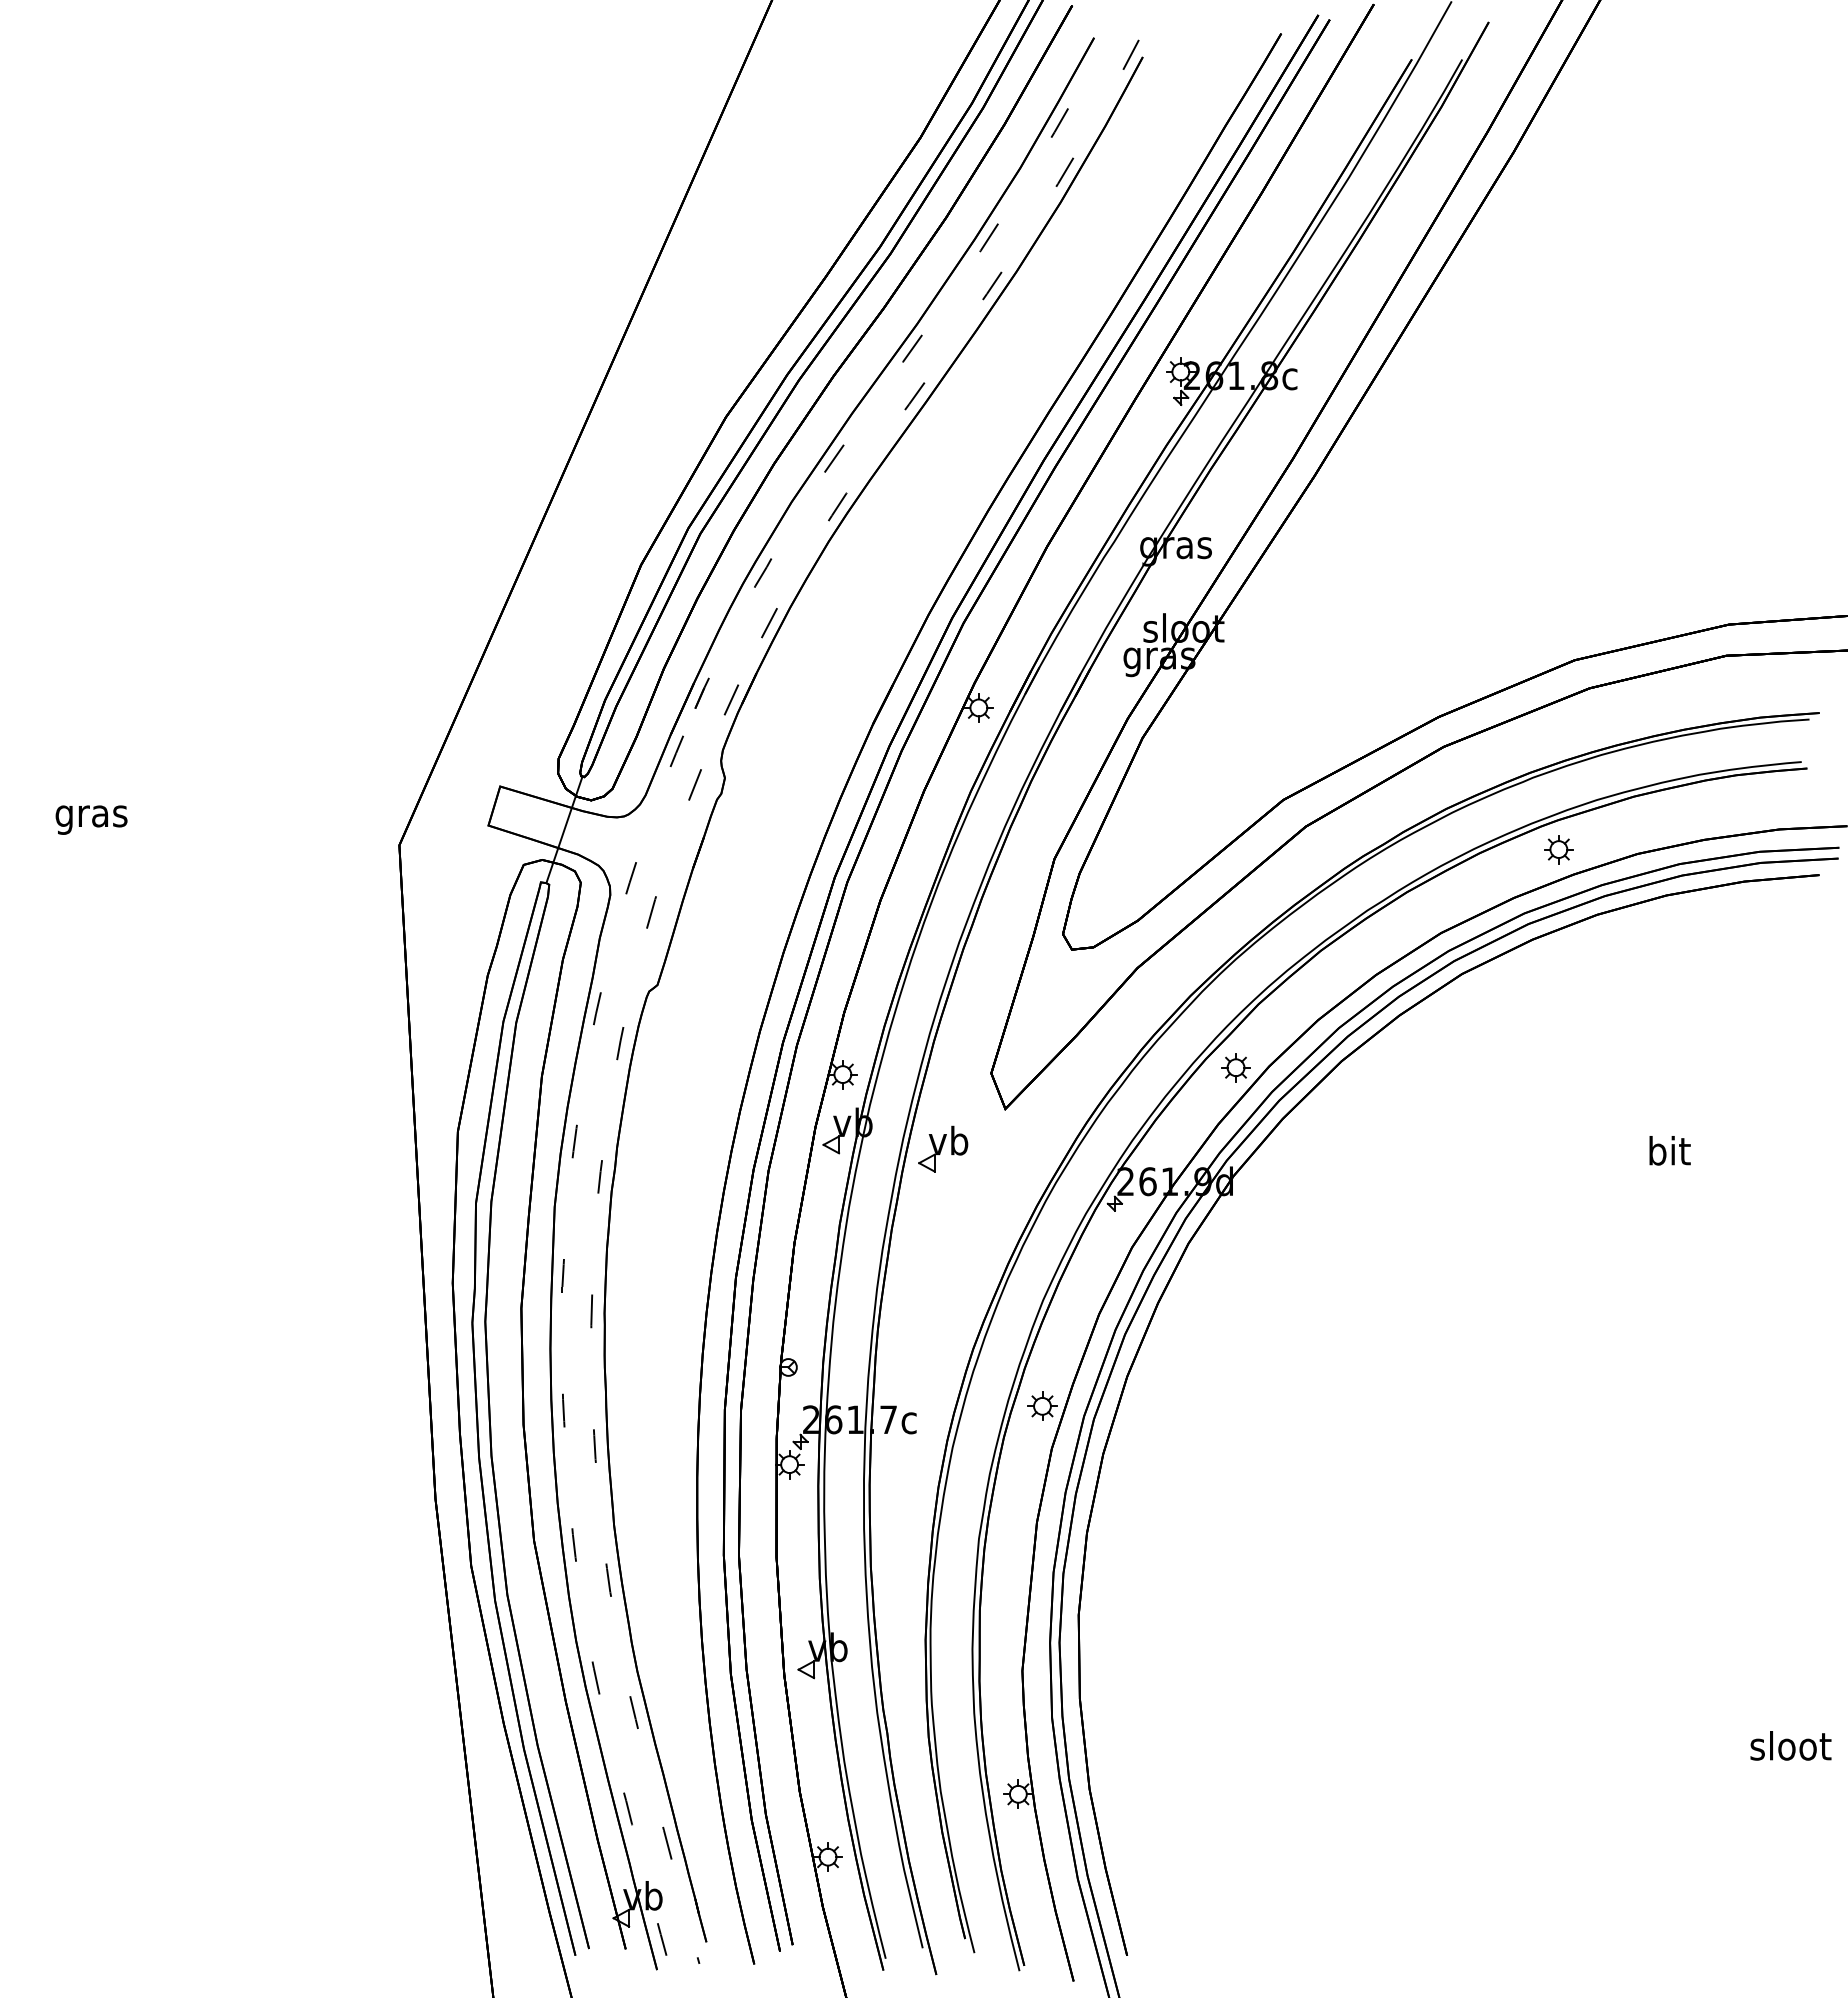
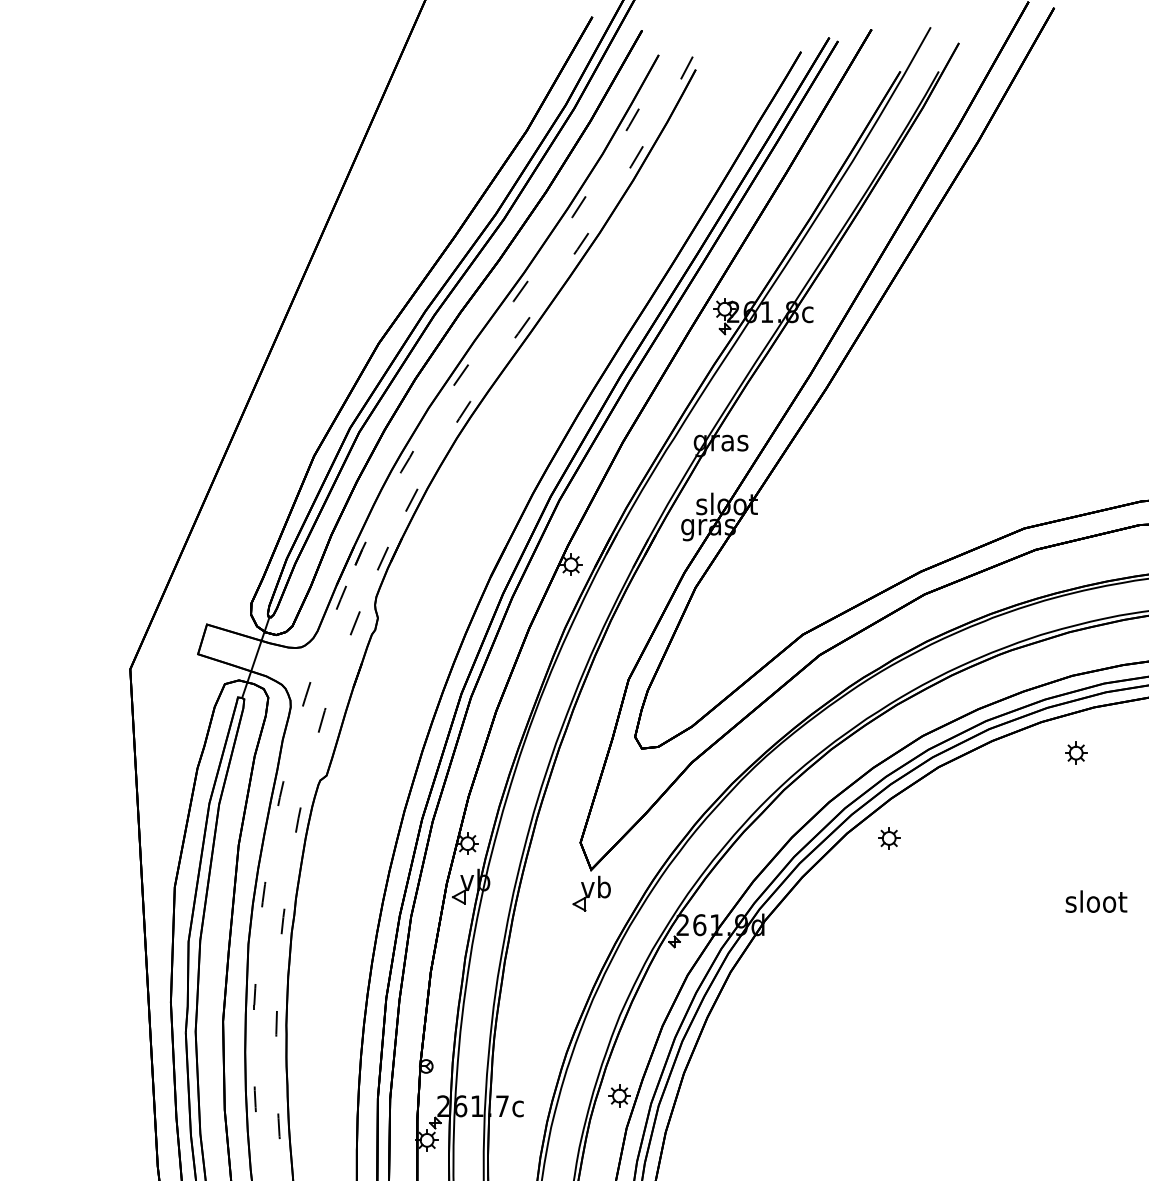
part: (1558, 849) -> (1075, 753), moved
part: (1235, 1067) -> (888, 838), moved
part: (943, 1148) -> (592, 893), moved
text: (1669, 1150) -> (1096, 901), bit -> sloot

